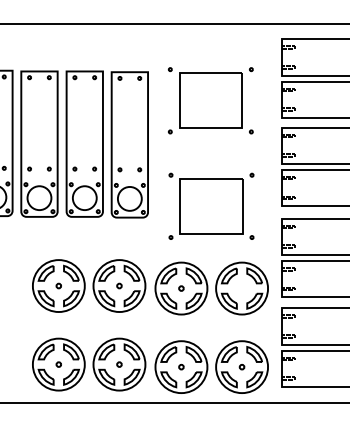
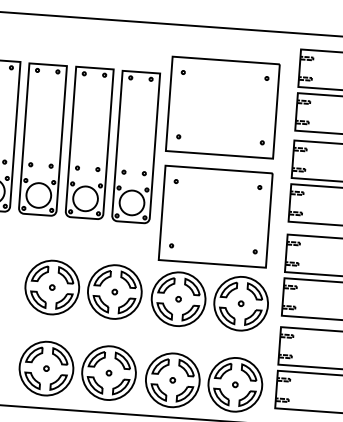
part: (210, 100) -> (222, 107), size x1.67
part: (211, 206) -> (215, 216), size x1.67
circle: (241, 288) -> (240, 303), added

